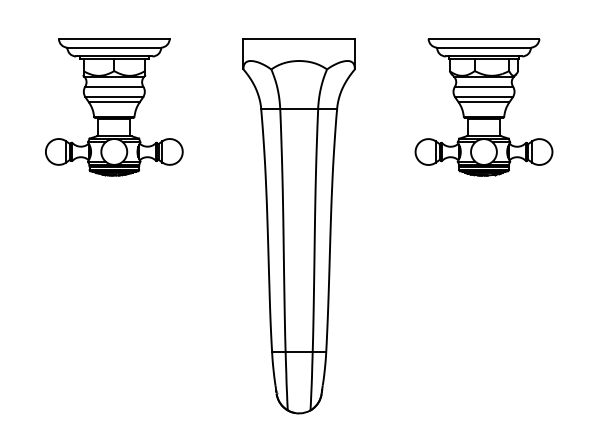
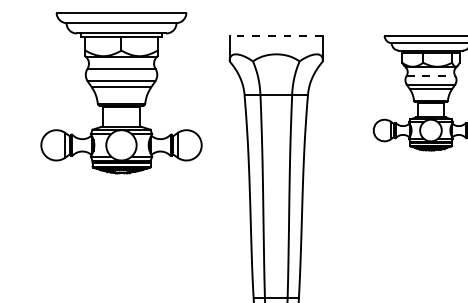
line: (299, 38) -> (276, 35), solid -> dashed
line: (484, 86) -> (431, 75), solid -> dashed
part: (114, 107) -> (121, 93), size x1.4

